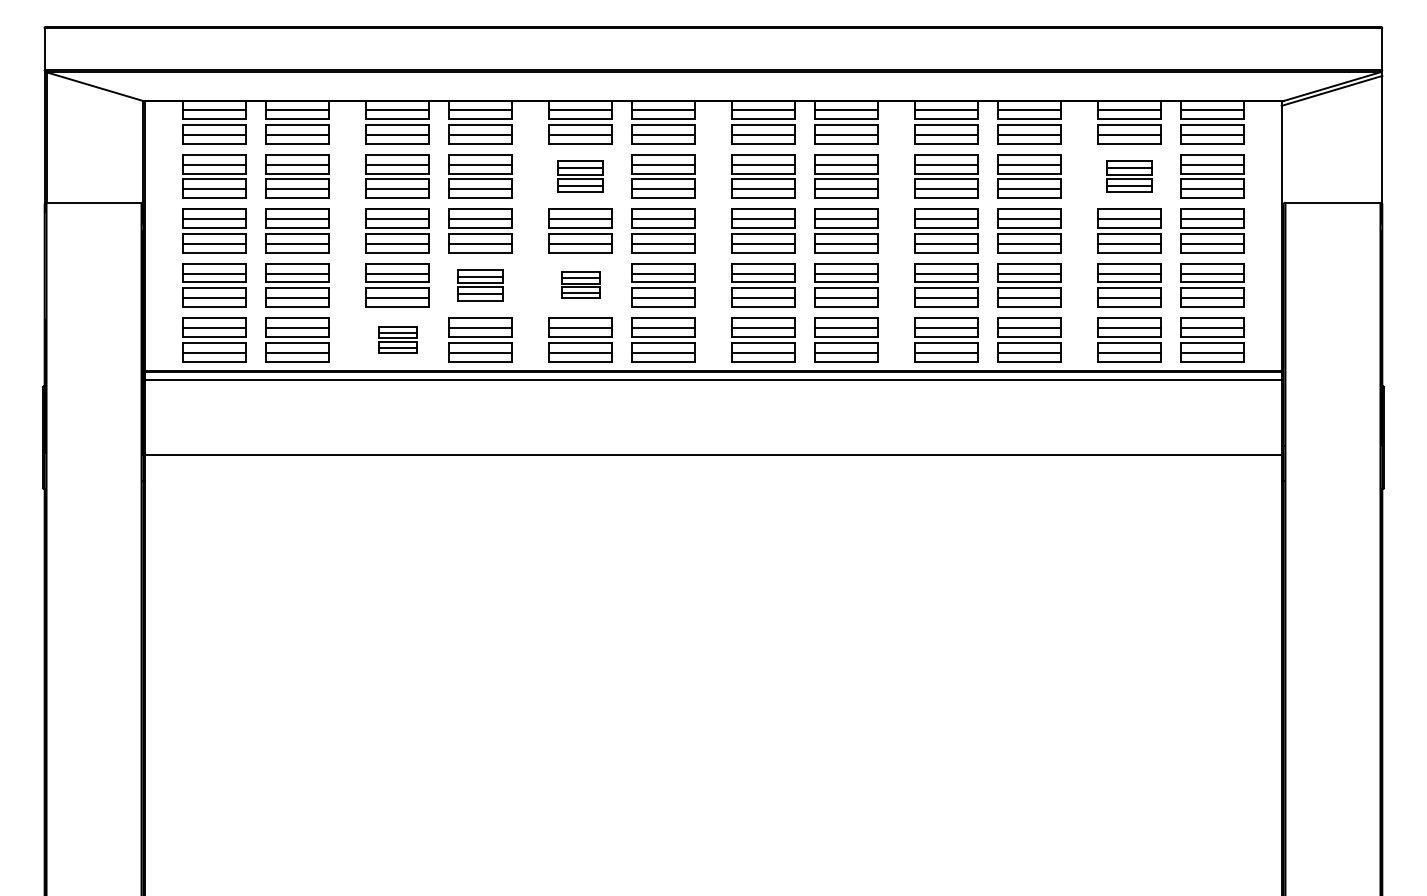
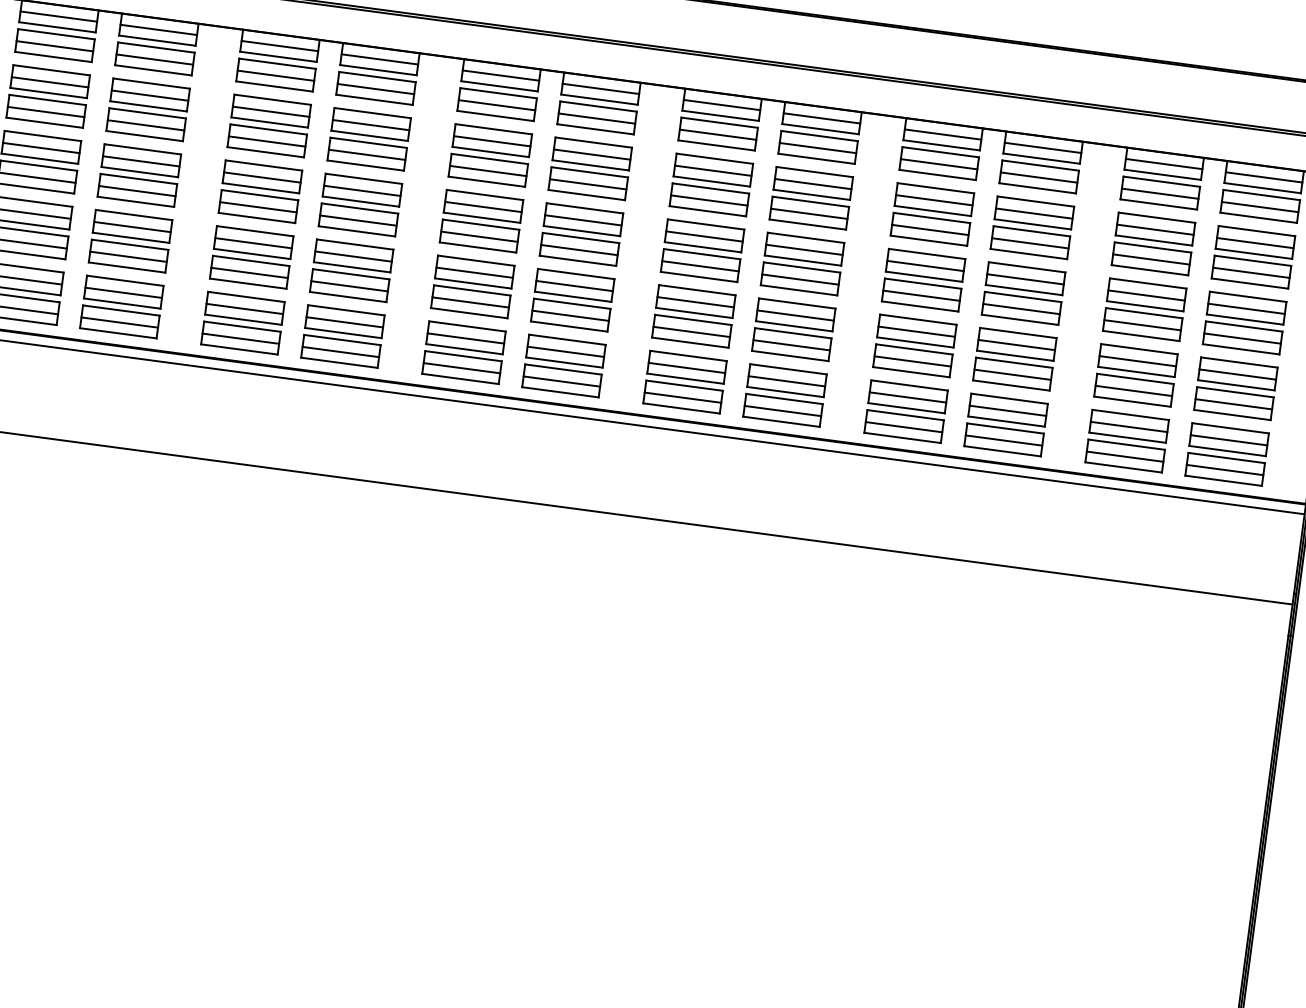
part: (580, 176) -> (490, 155), size x1.43
part: (1129, 176) -> (1153, 243), size x1.43
part: (480, 285) -> (351, 270), size x1.43
part: (580, 285) -> (472, 287), size x1.67
part: (397, 339) -> (242, 322), size x1.67

